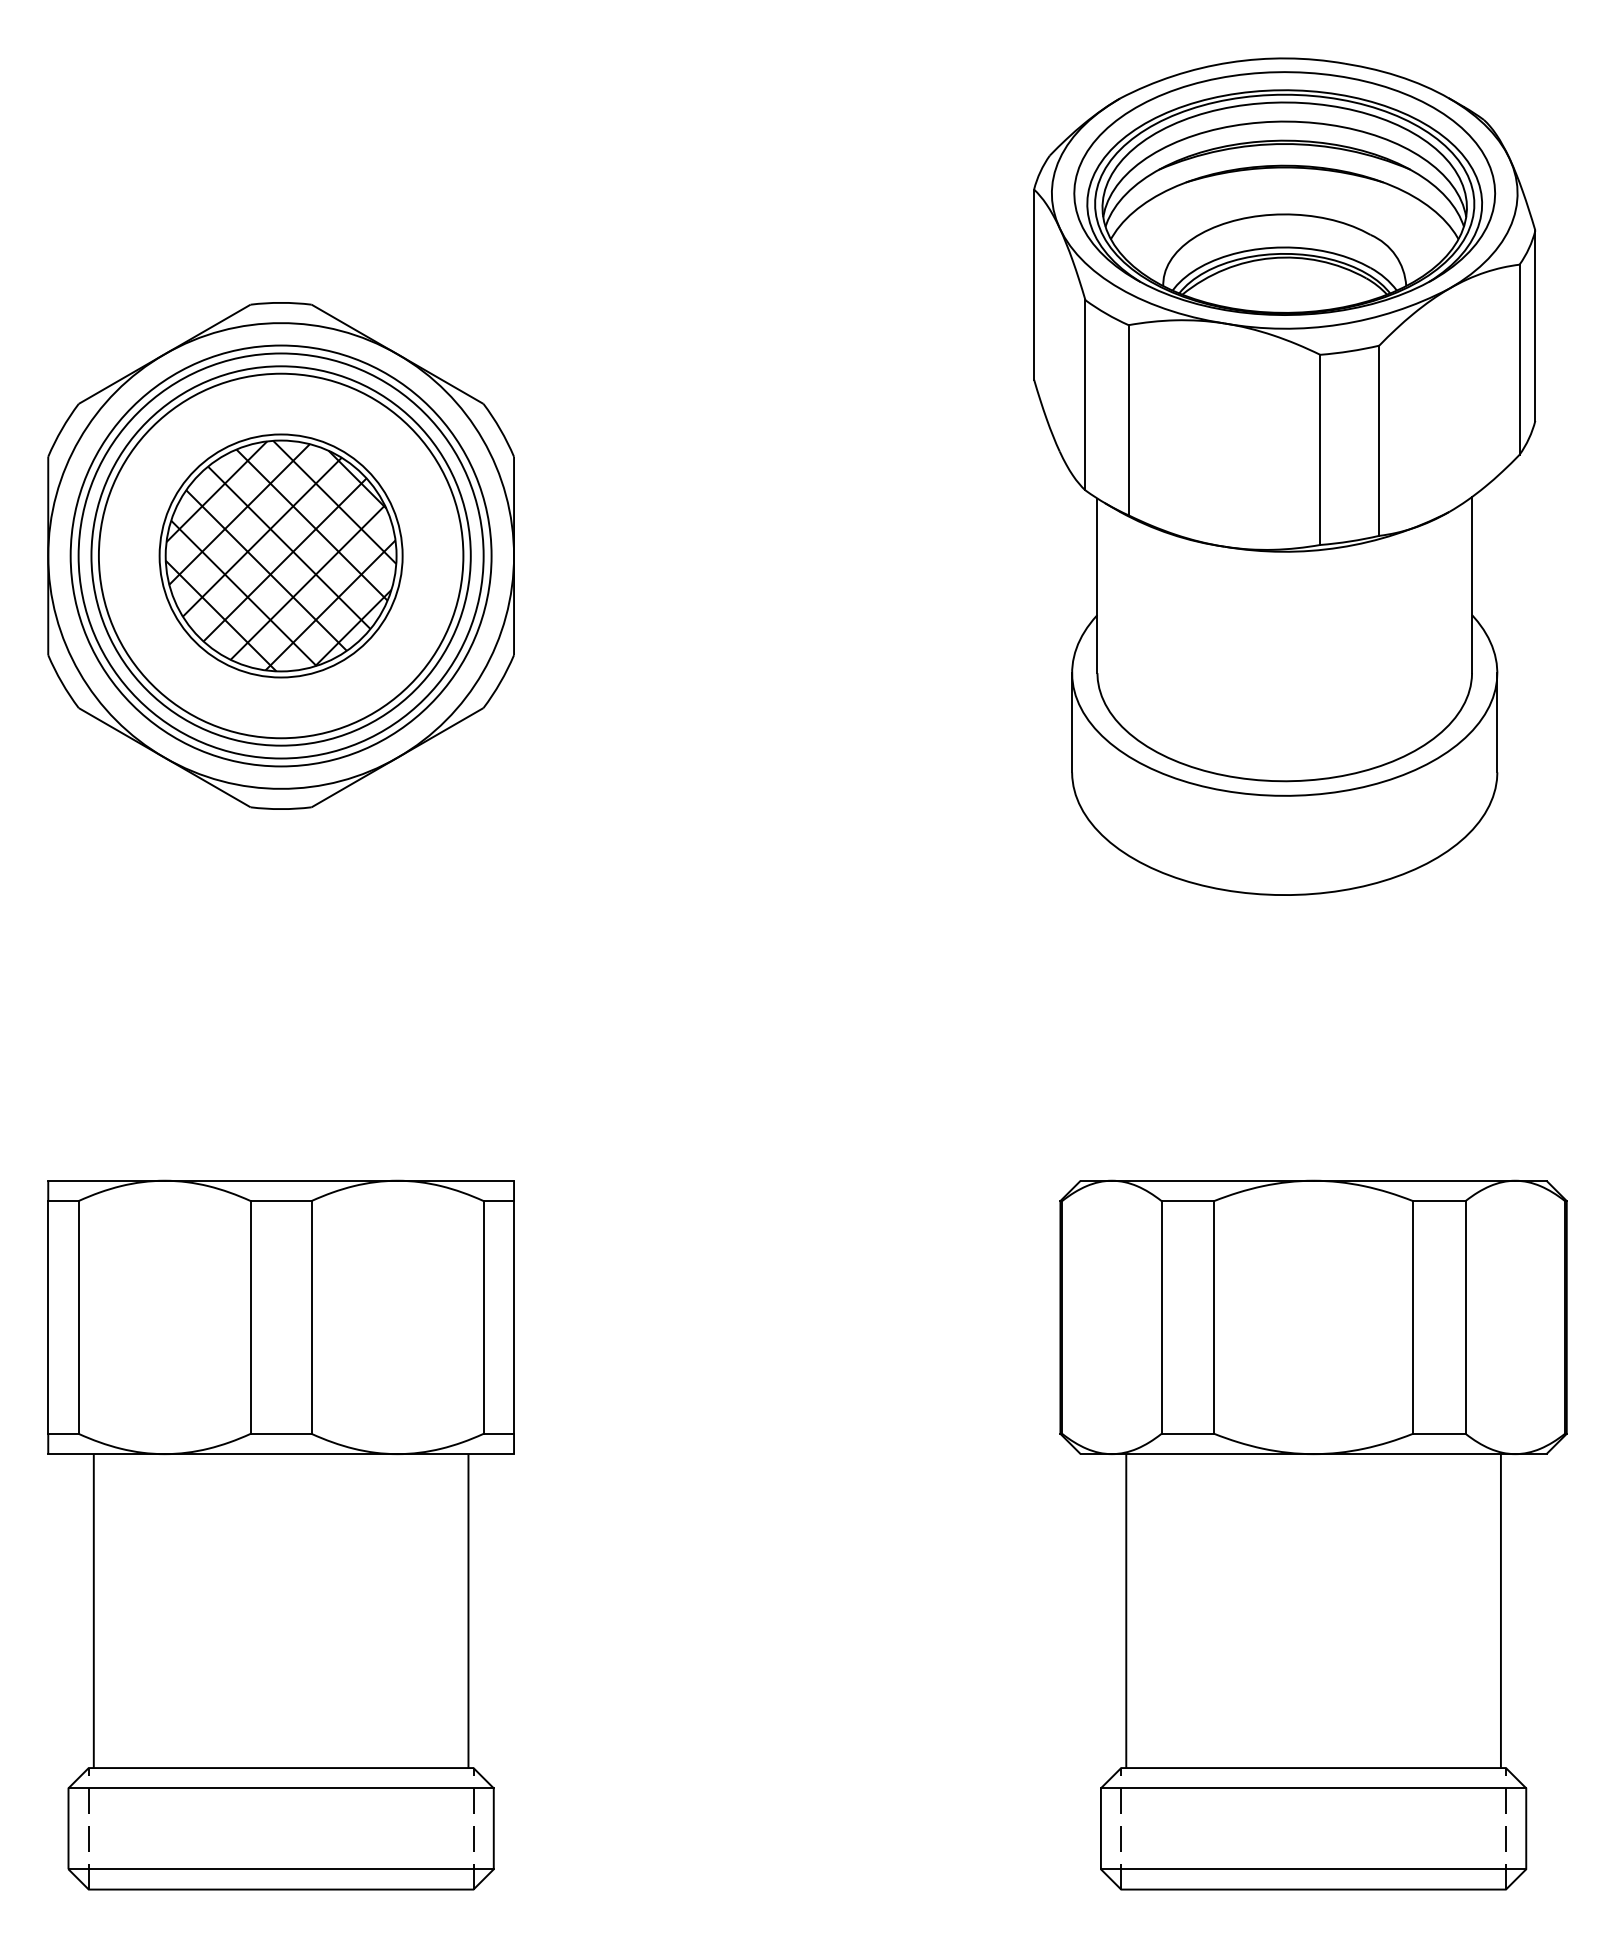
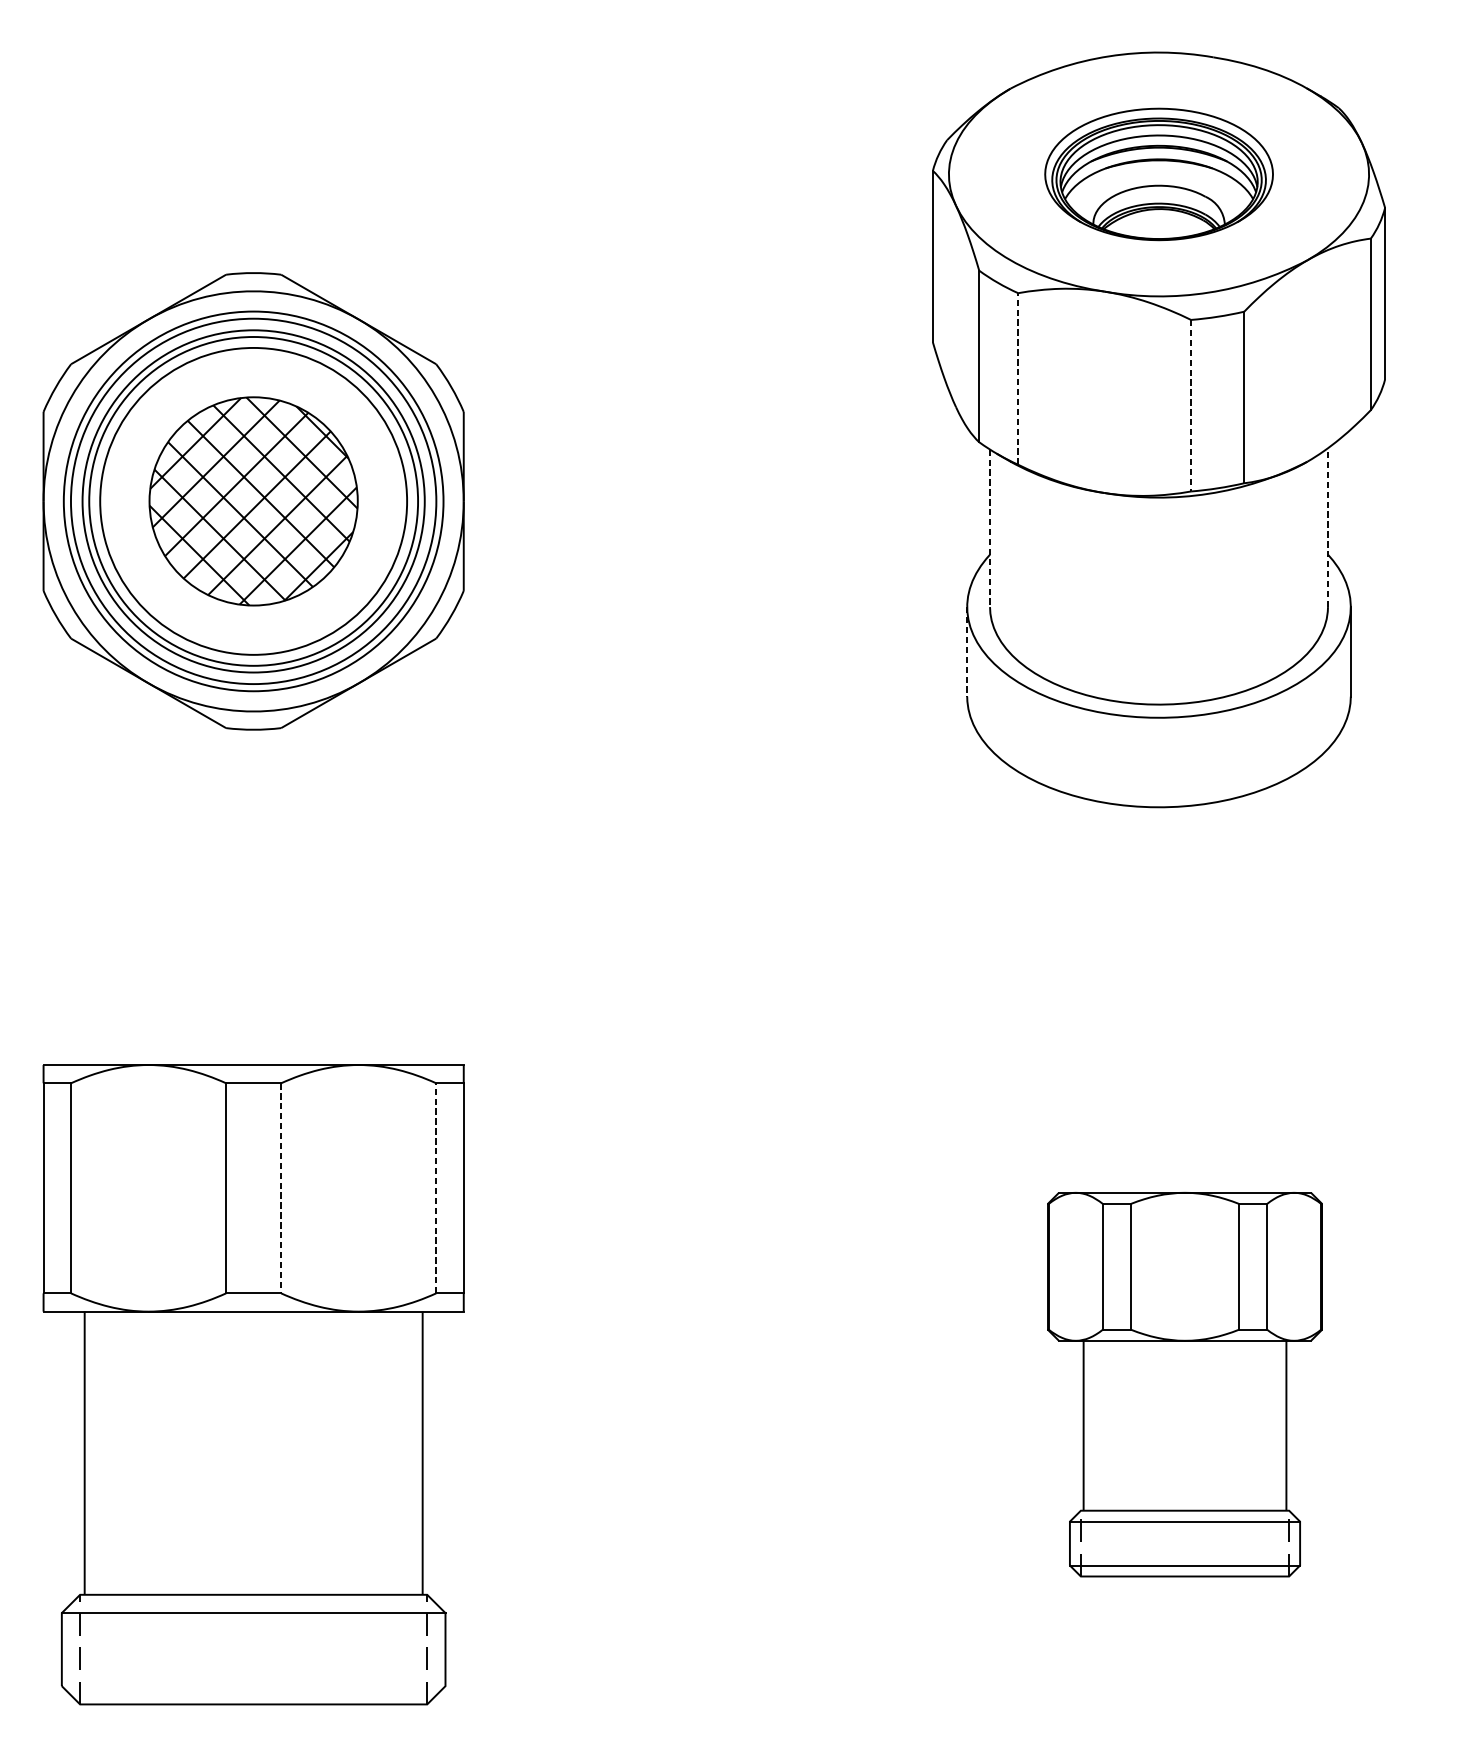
part: (1284, 193) -> (1158, 174), size x0.6
line: (1128, 419) -> (1018, 378), solid -> dashed
line: (1320, 450) -> (1191, 406), solid -> dashed
circle: (280, 555) -> (253, 500), size x1.4
line: (1472, 584) -> (1328, 527), solid -> dashed
line: (1097, 586) -> (990, 528), solid -> dashed
line: (1072, 722) -> (967, 651), solid -> dashed
line: (483, 1316) -> (436, 1187), solid -> dashed
line: (311, 1317) -> (281, 1188), solid -> dashed
part: (1313, 1534) -> (1184, 1384), size x0.6
line: (280, 1869) -> (253, 1686), removed

